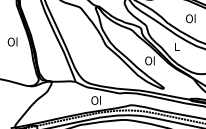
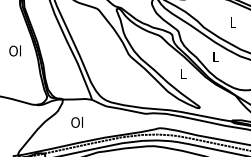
text: (190, 18) -> (232, 22), Ol -> L
text: (149, 60) -> (182, 73), Ol -> L
text: (95, 100) -> (76, 122), moved

